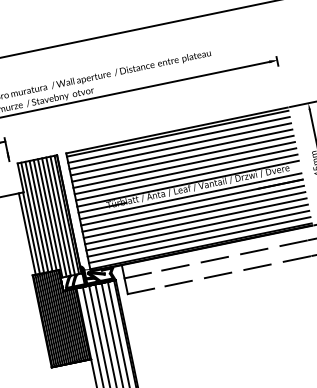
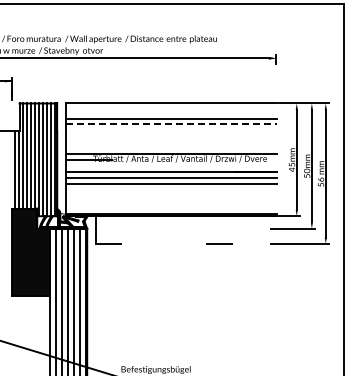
line: (177, 133) -> (171, 106), removed
line: (178, 139) -> (171, 112), removed
line: (181, 152) -> (171, 124), solid -> dashed
line: (182, 158) -> (171, 130), removed
line: (184, 165) -> (171, 136), removed
line: (185, 171) -> (171, 142), removed
line: (186, 177) -> (171, 148), removed
line: (190, 196) -> (171, 166), removed
line: (195, 221) -> (171, 190), removed
line: (197, 228) -> (171, 196), removed
line: (198, 234) -> (171, 202), removed
line: (199, 240) -> (171, 208), removed
line: (293, 243) -> (256, 228), removed
line: (253, 251) -> (218, 228), removed
line: (296, 258) -> (256, 243), removed
line: (214, 259) -> (181, 228), removed
line: (174, 267) -> (143, 228), removed
line: (137, 275) -> (107, 228), removed
line: (217, 275) -> (181, 243), removed
line: (178, 283) -> (143, 243), removed

